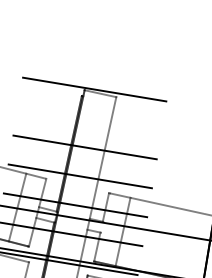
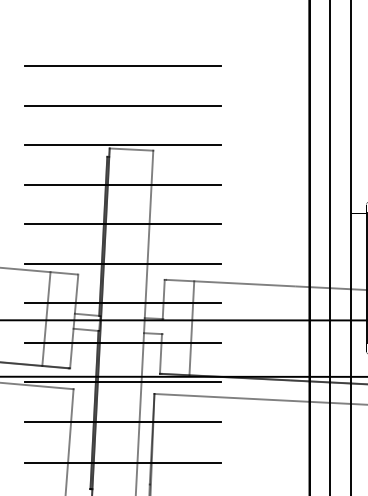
line: (103, 31) -> (122, 66), added
line: (99, 60) -> (122, 105), added
line: (89, 118) -> (122, 184), added

